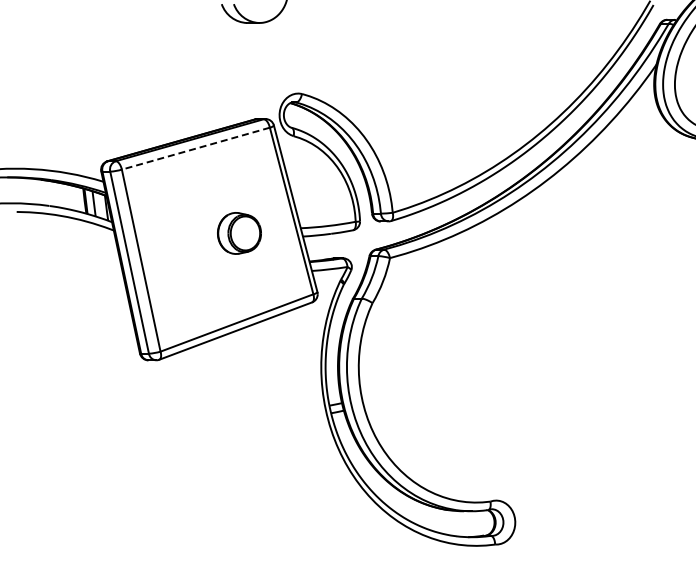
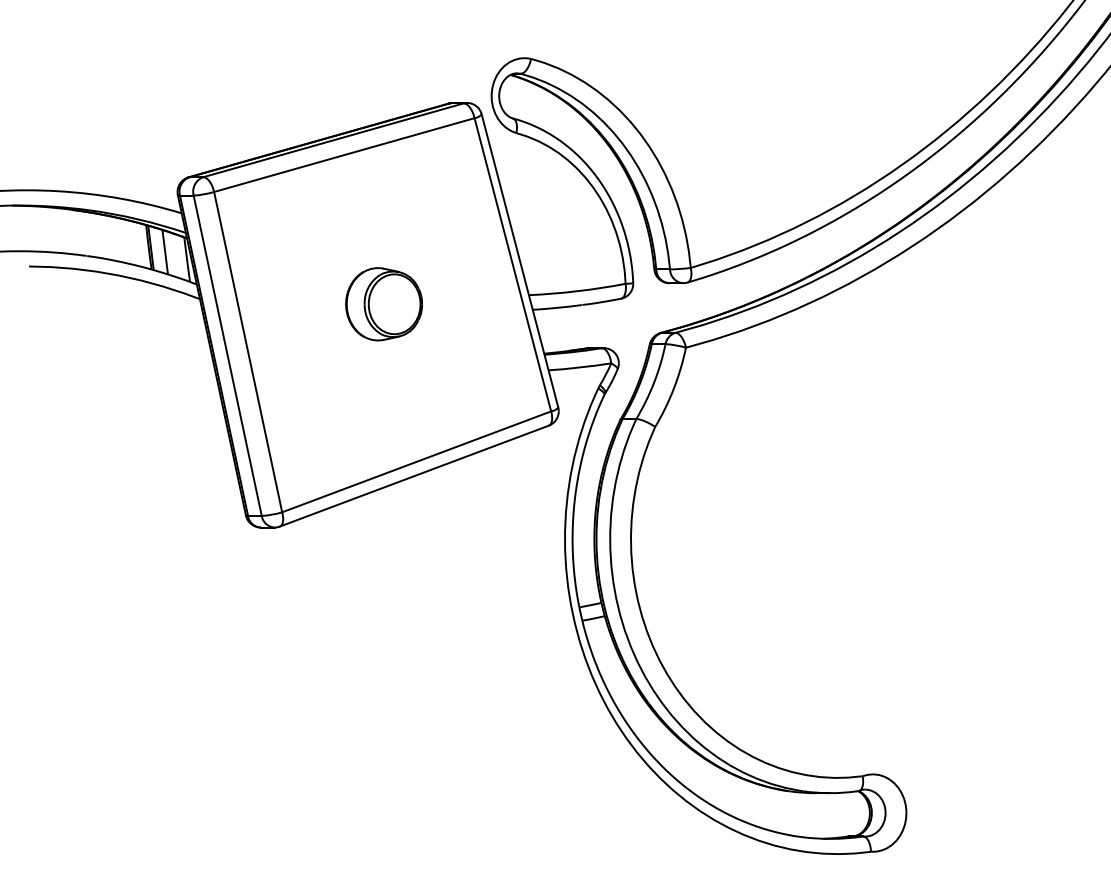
line: (195, 148) -> (343, 154), dashed -> solid
part: (239, 233) -> (384, 304), moved

